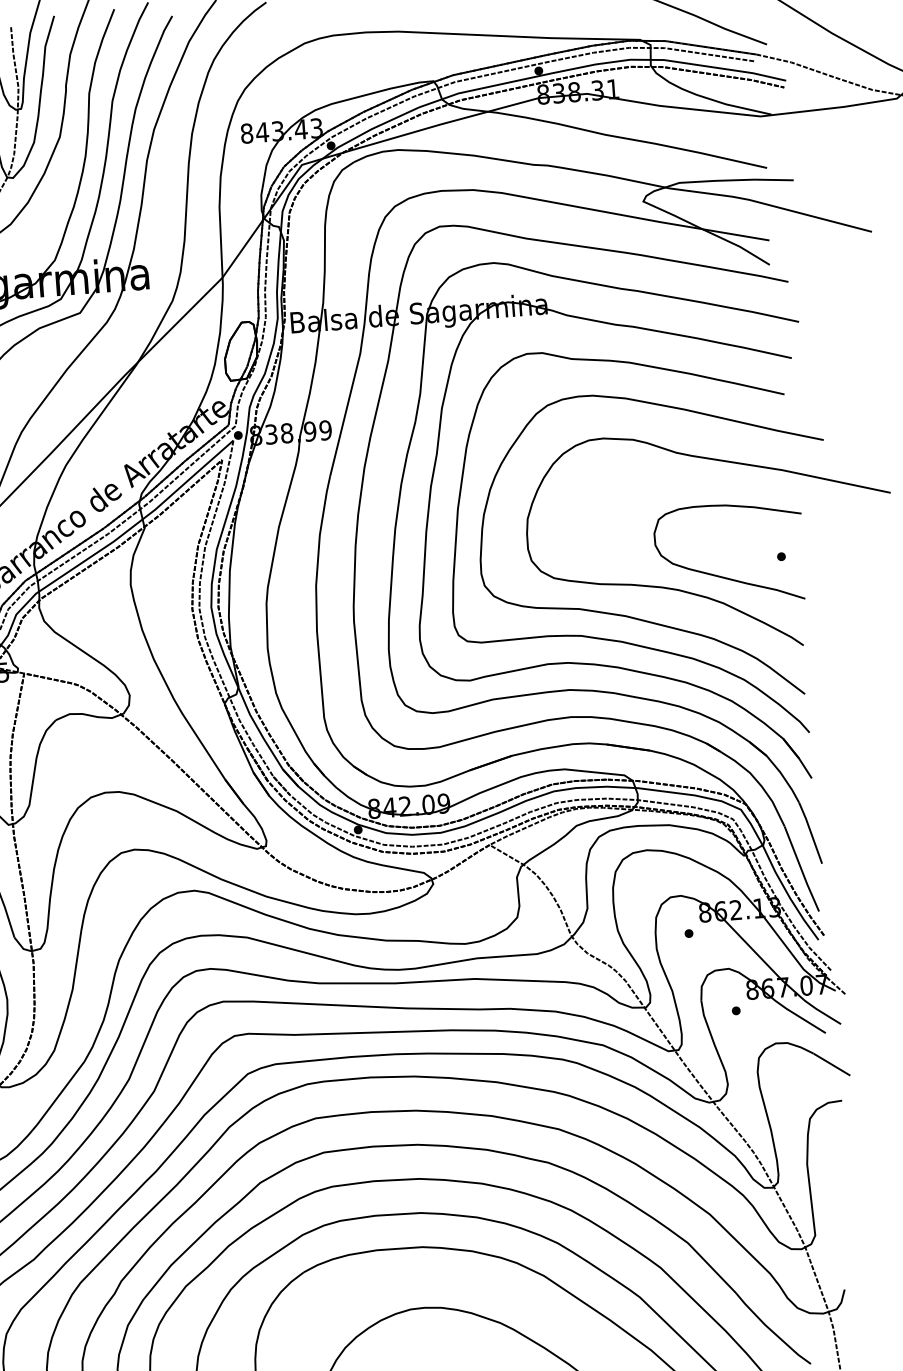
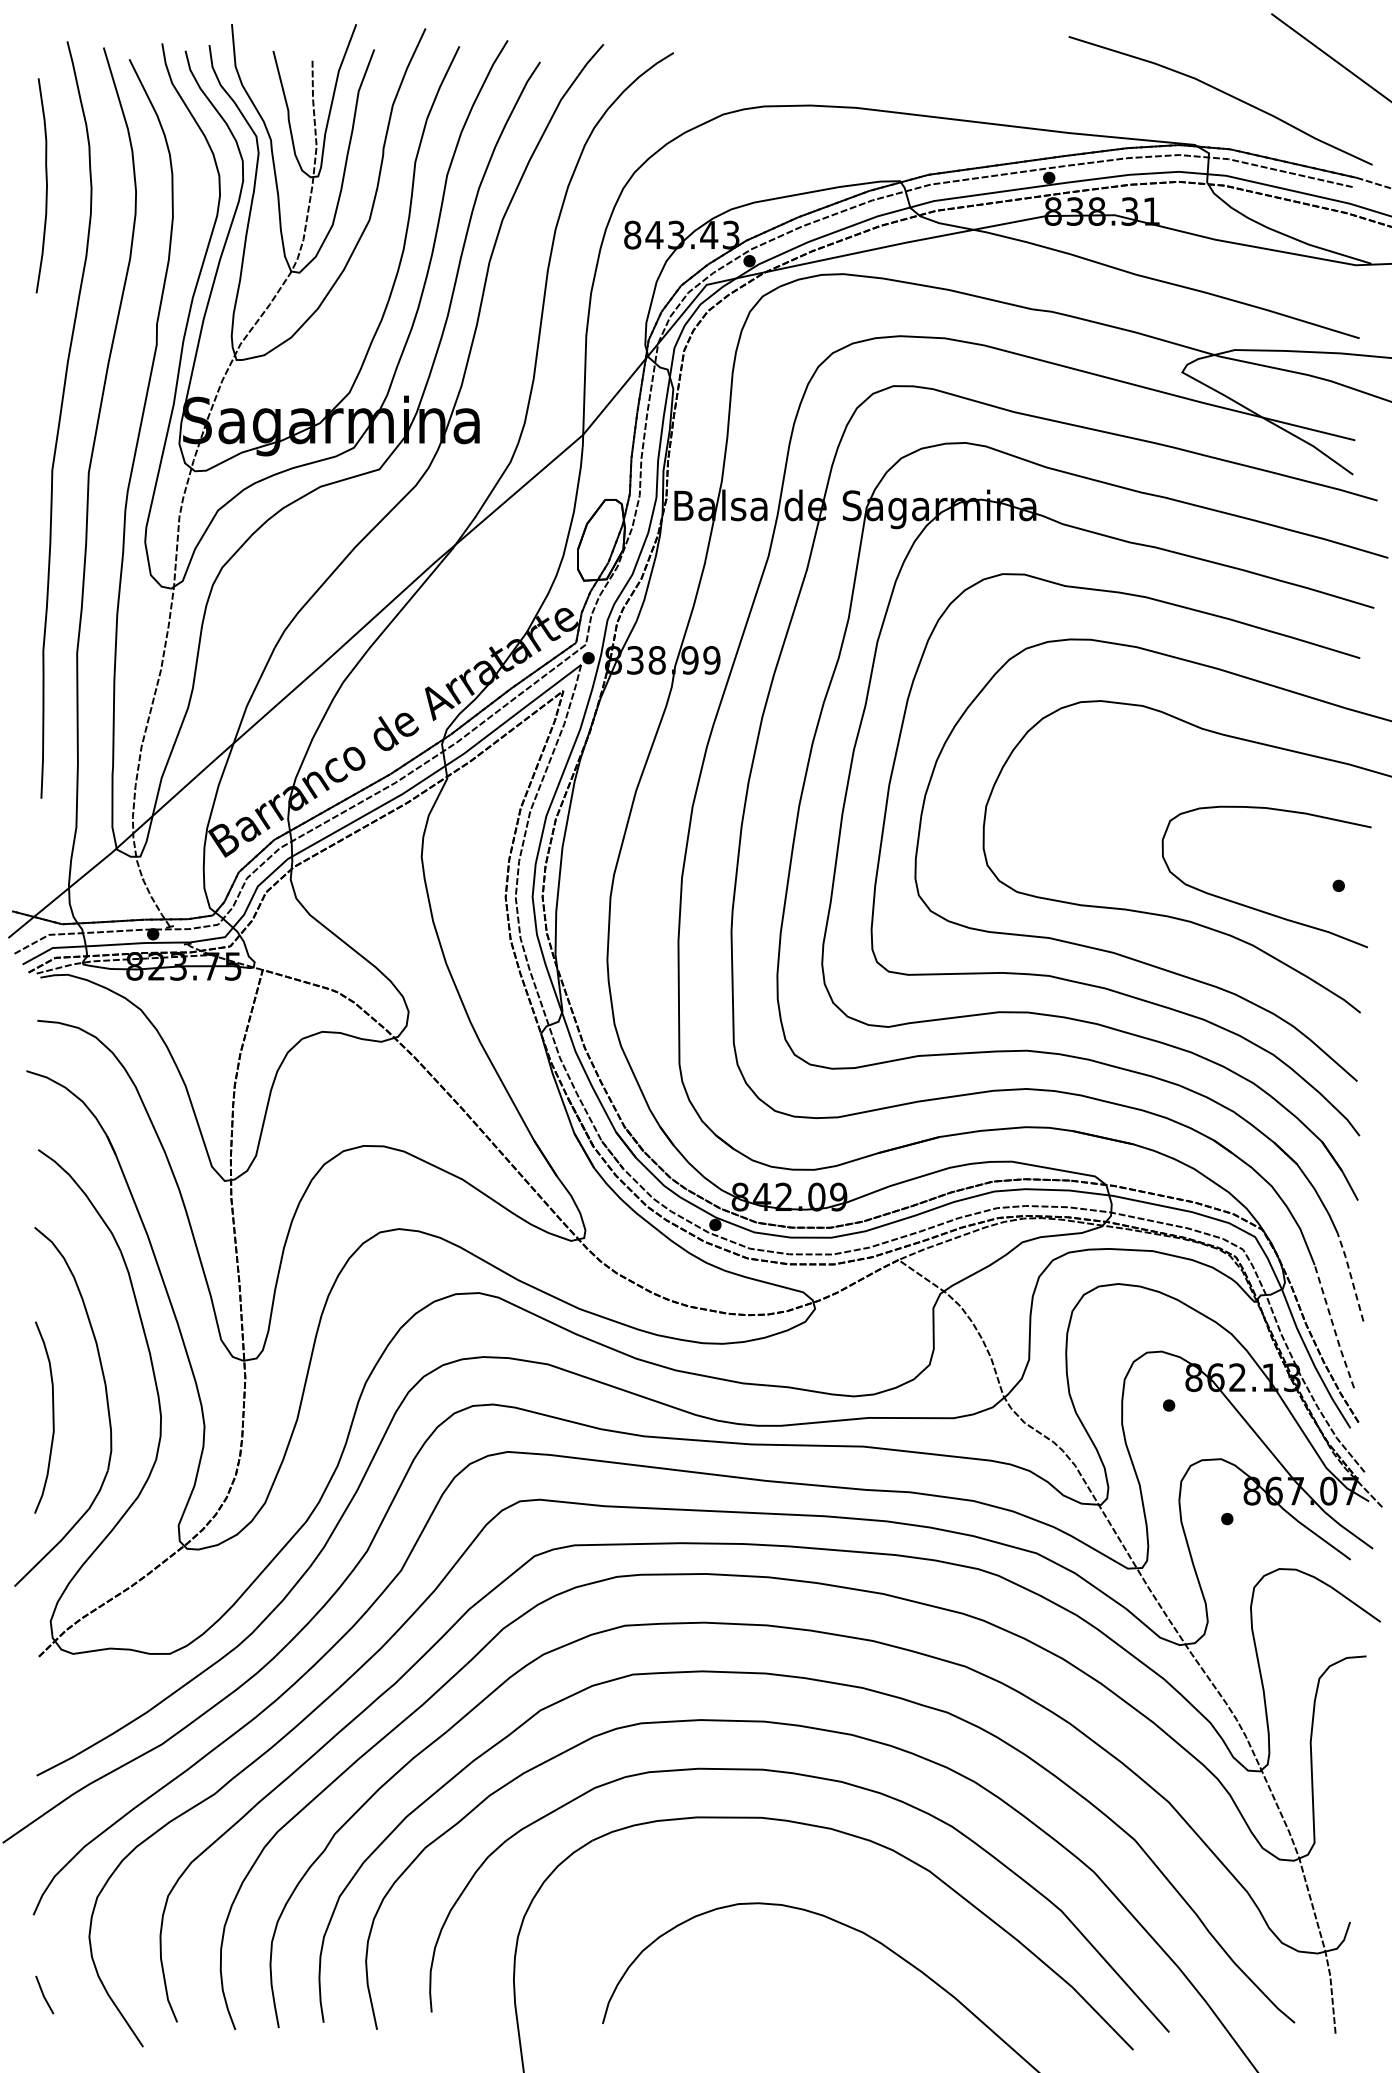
line: (811, 832) -> (1351, 1276), solid -> dashed
line: (801, 868) -> (1333, 1326), solid -> dashed

